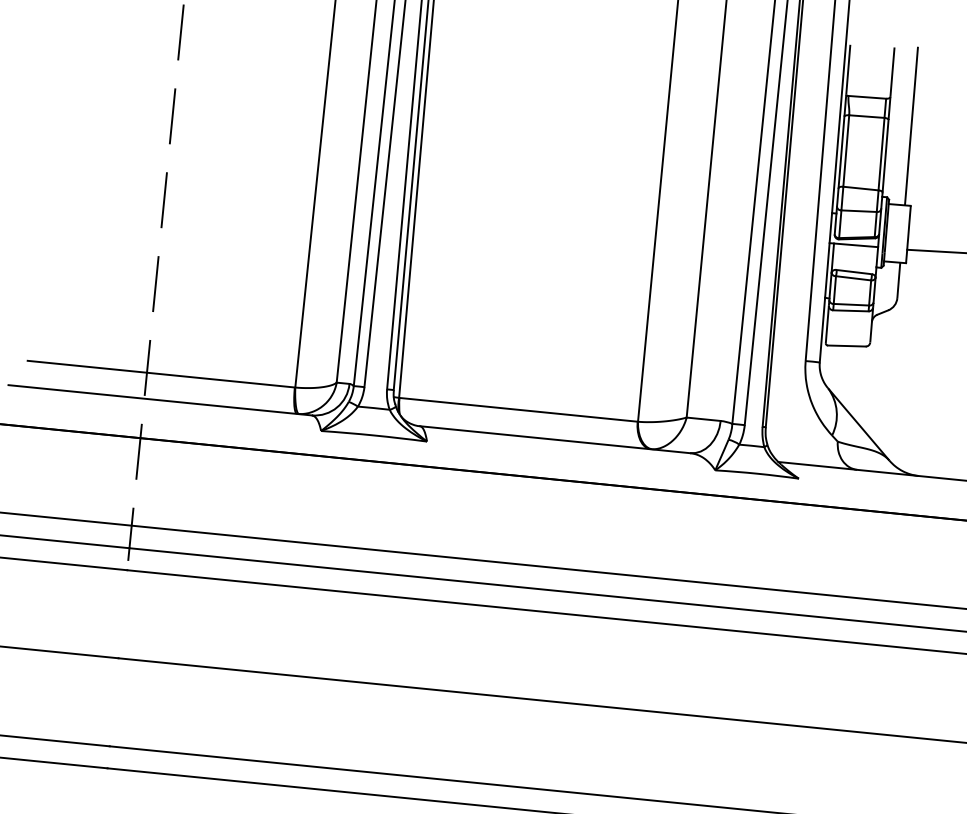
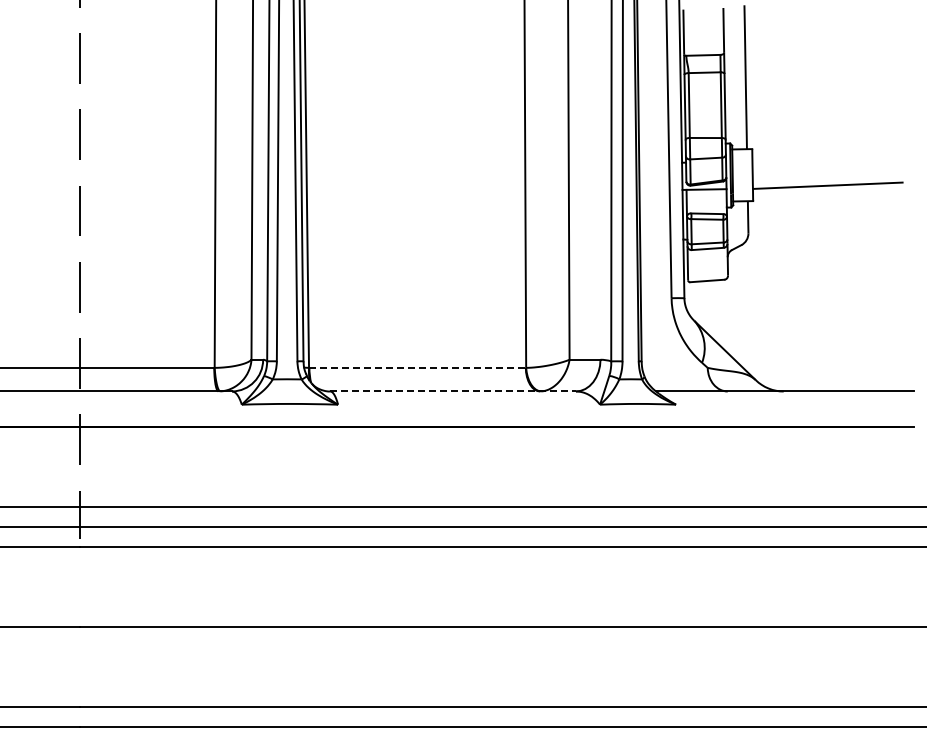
line: (519, 409) -> (418, 367), solid -> dashed
line: (555, 439) -> (453, 391), solid -> dashed

